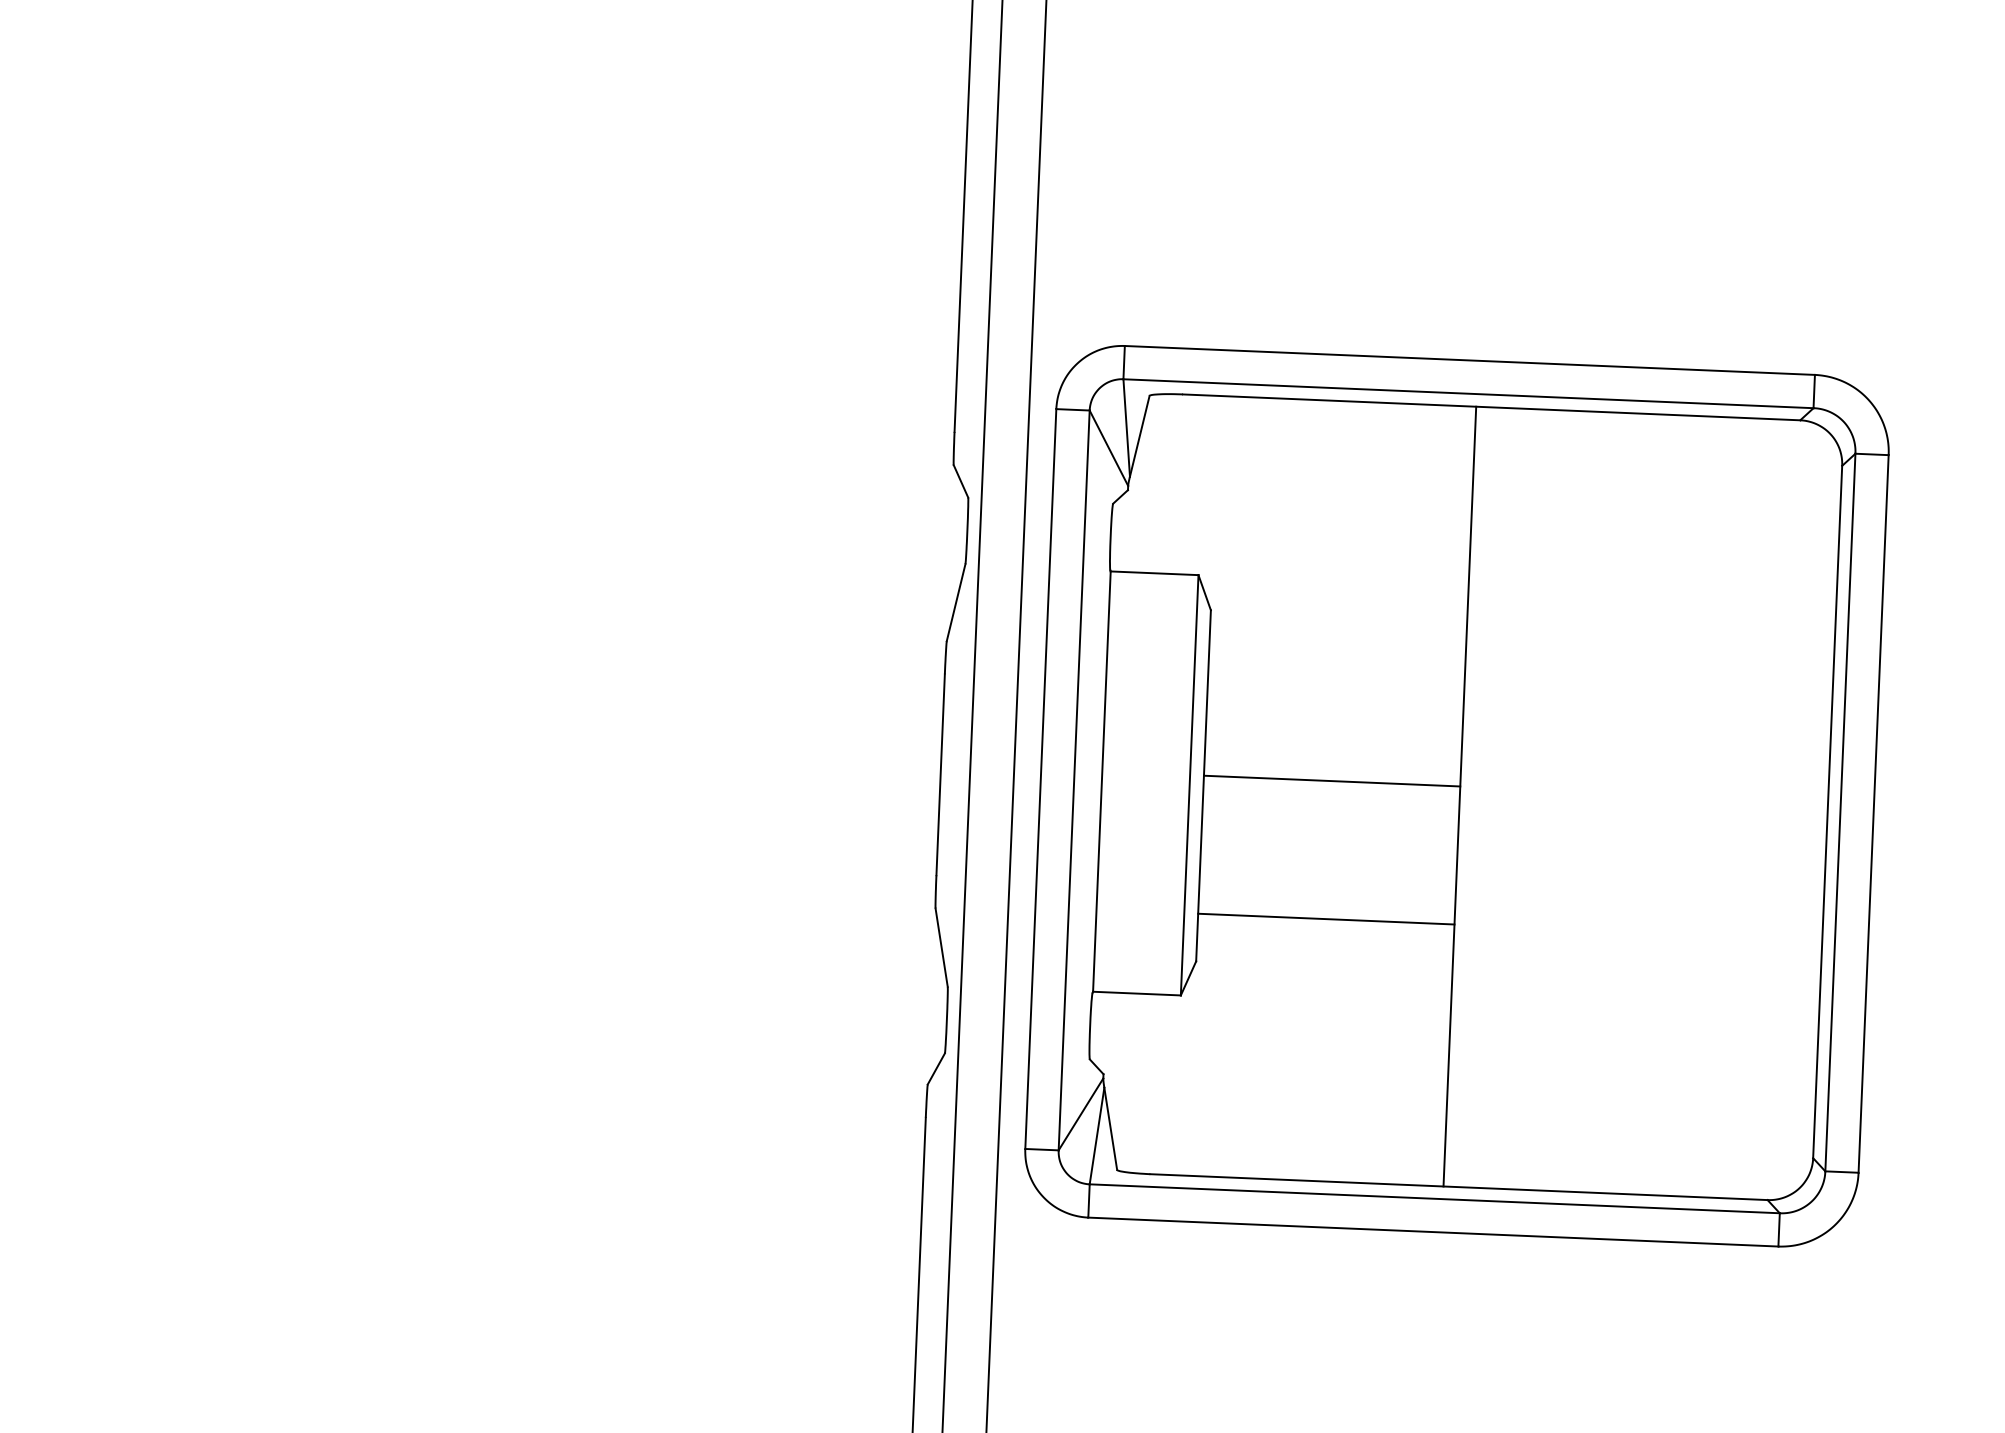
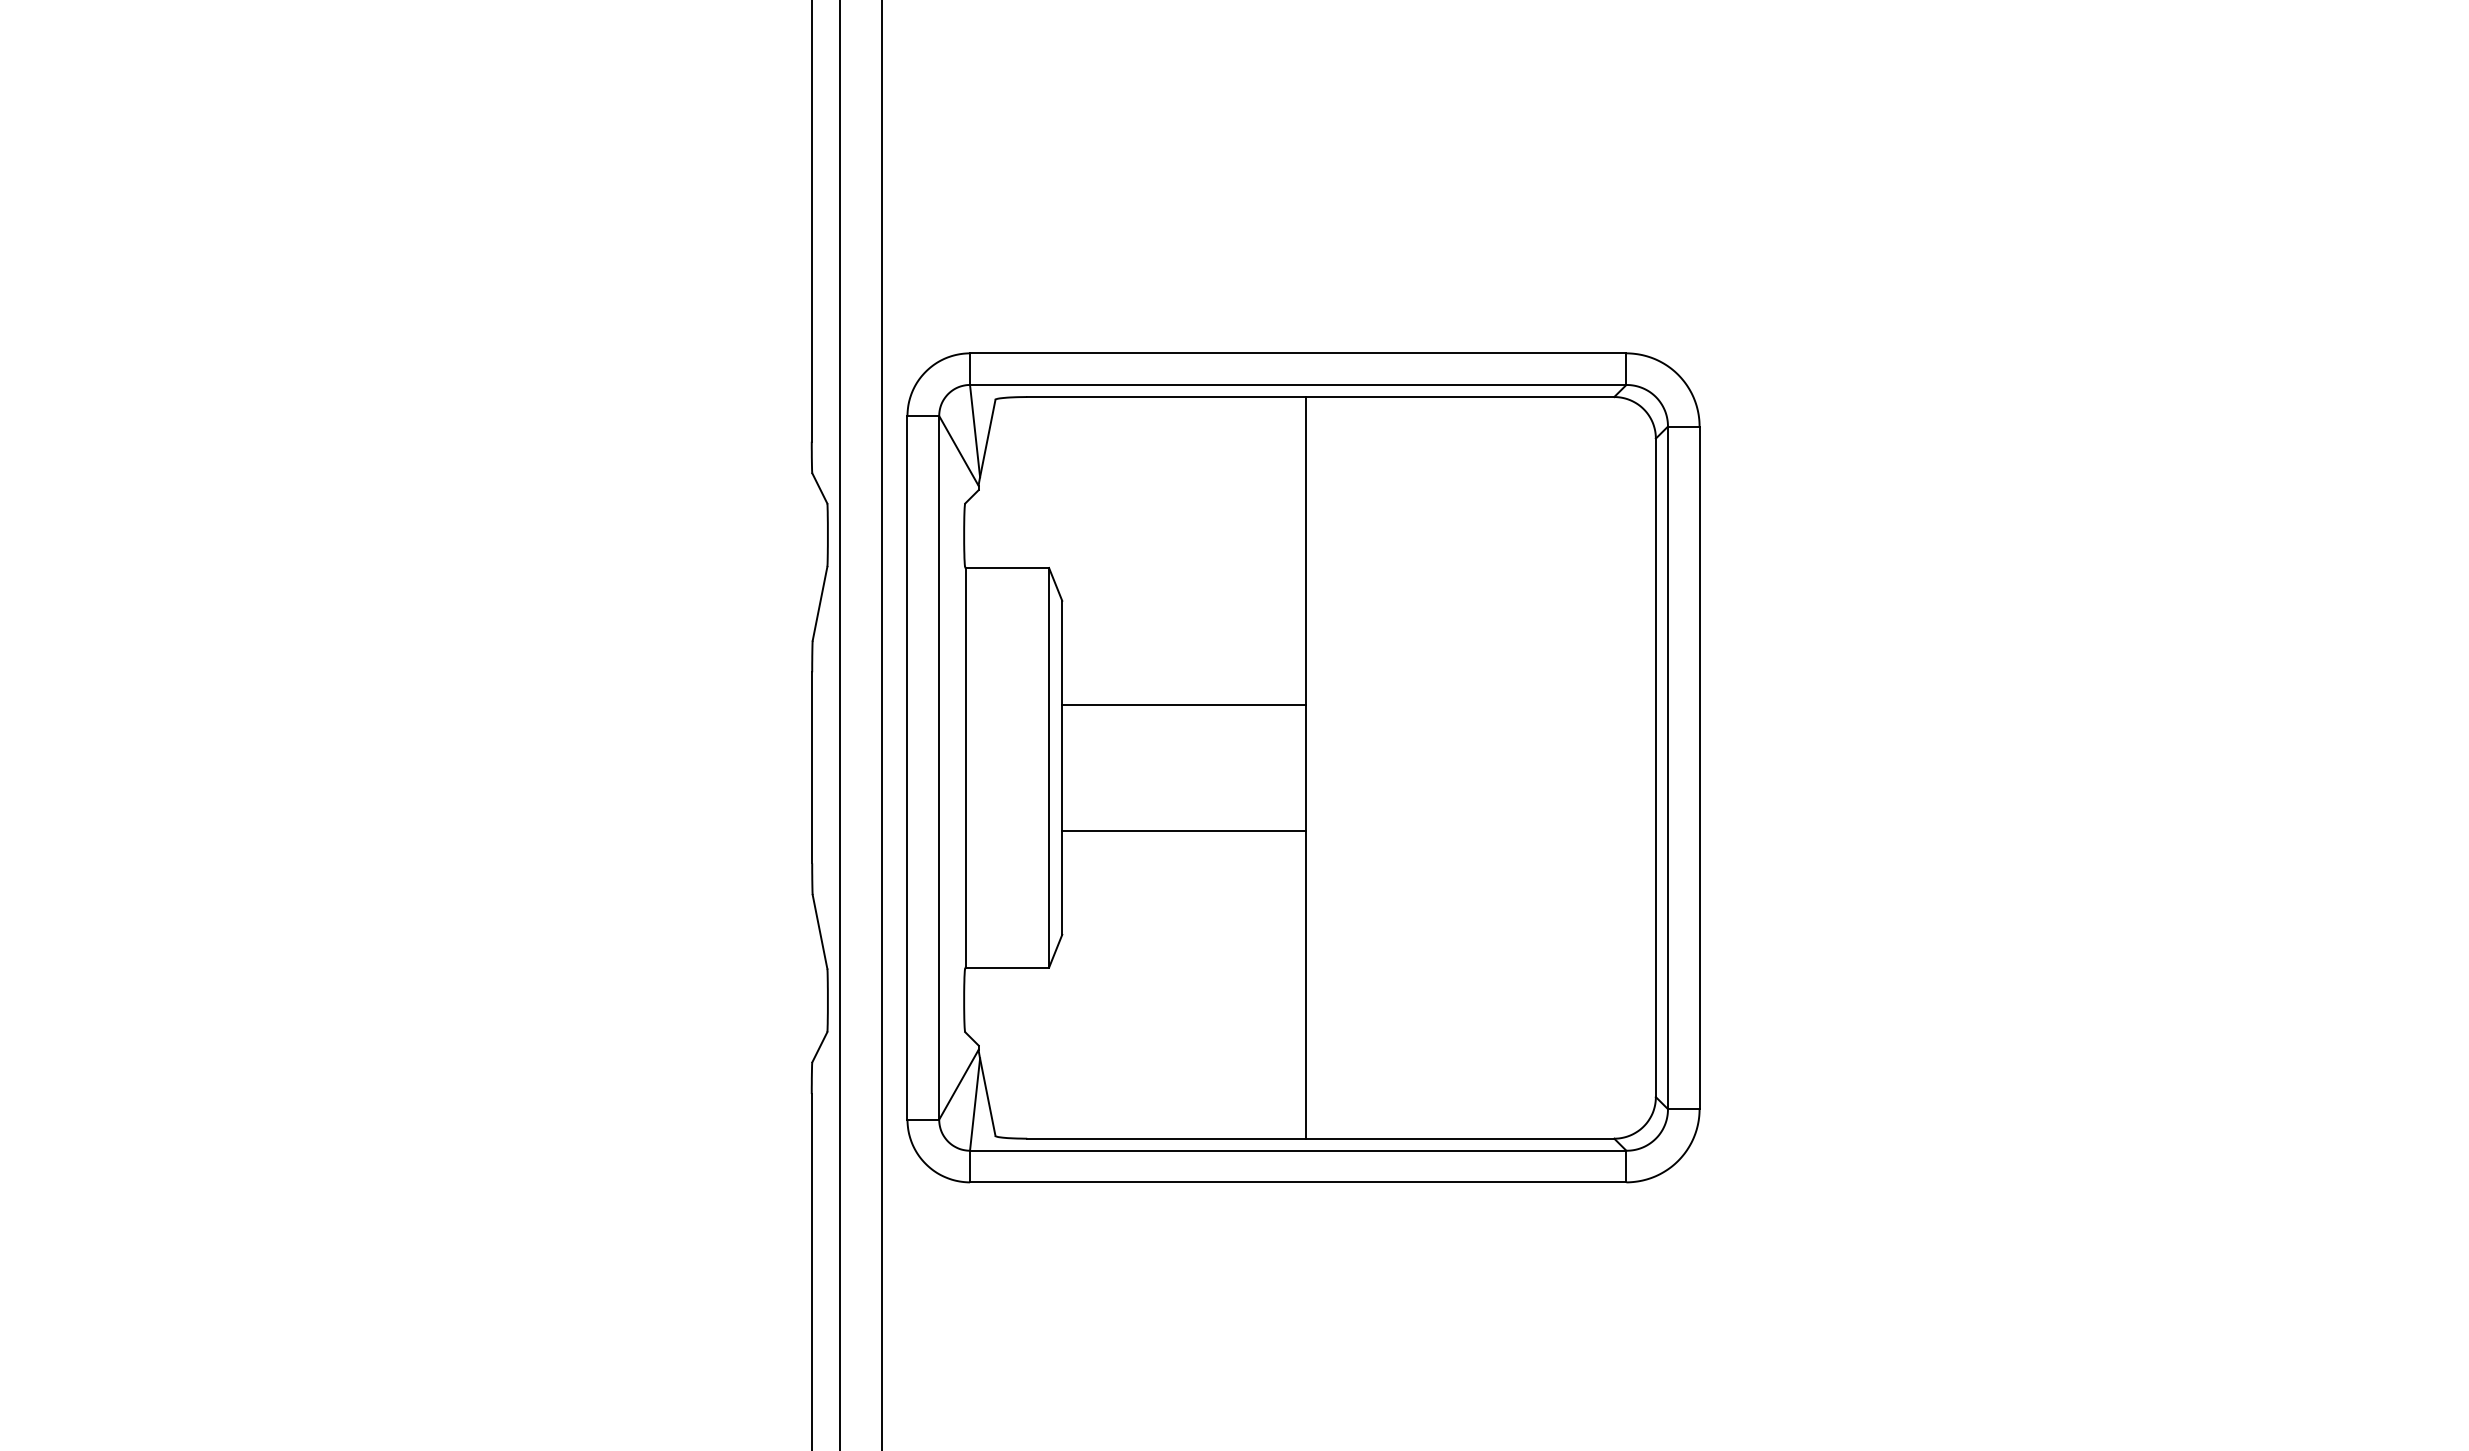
line: (1332, 781) -> (1184, 705), moved
line: (1326, 919) -> (1184, 830), moved

